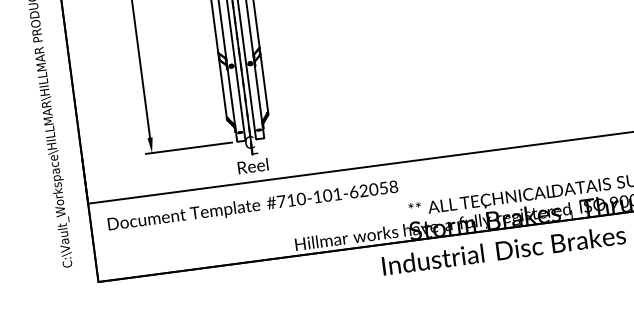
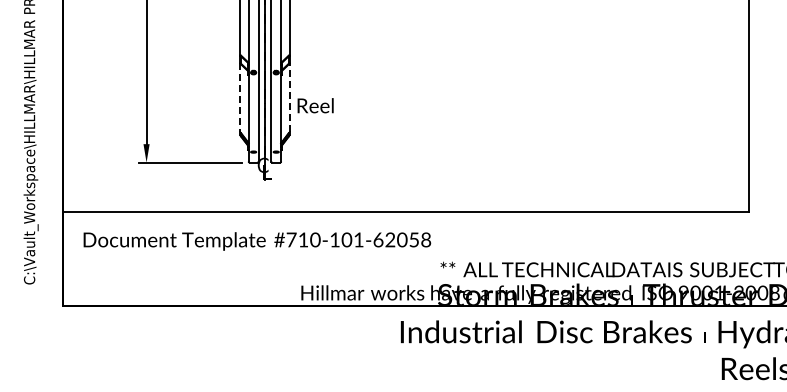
line: (264, 83) -> (289, 97), solid -> dashed
line: (223, 88) -> (240, 97), solid -> dashed
text: (252, 166) -> (315, 105), moved

